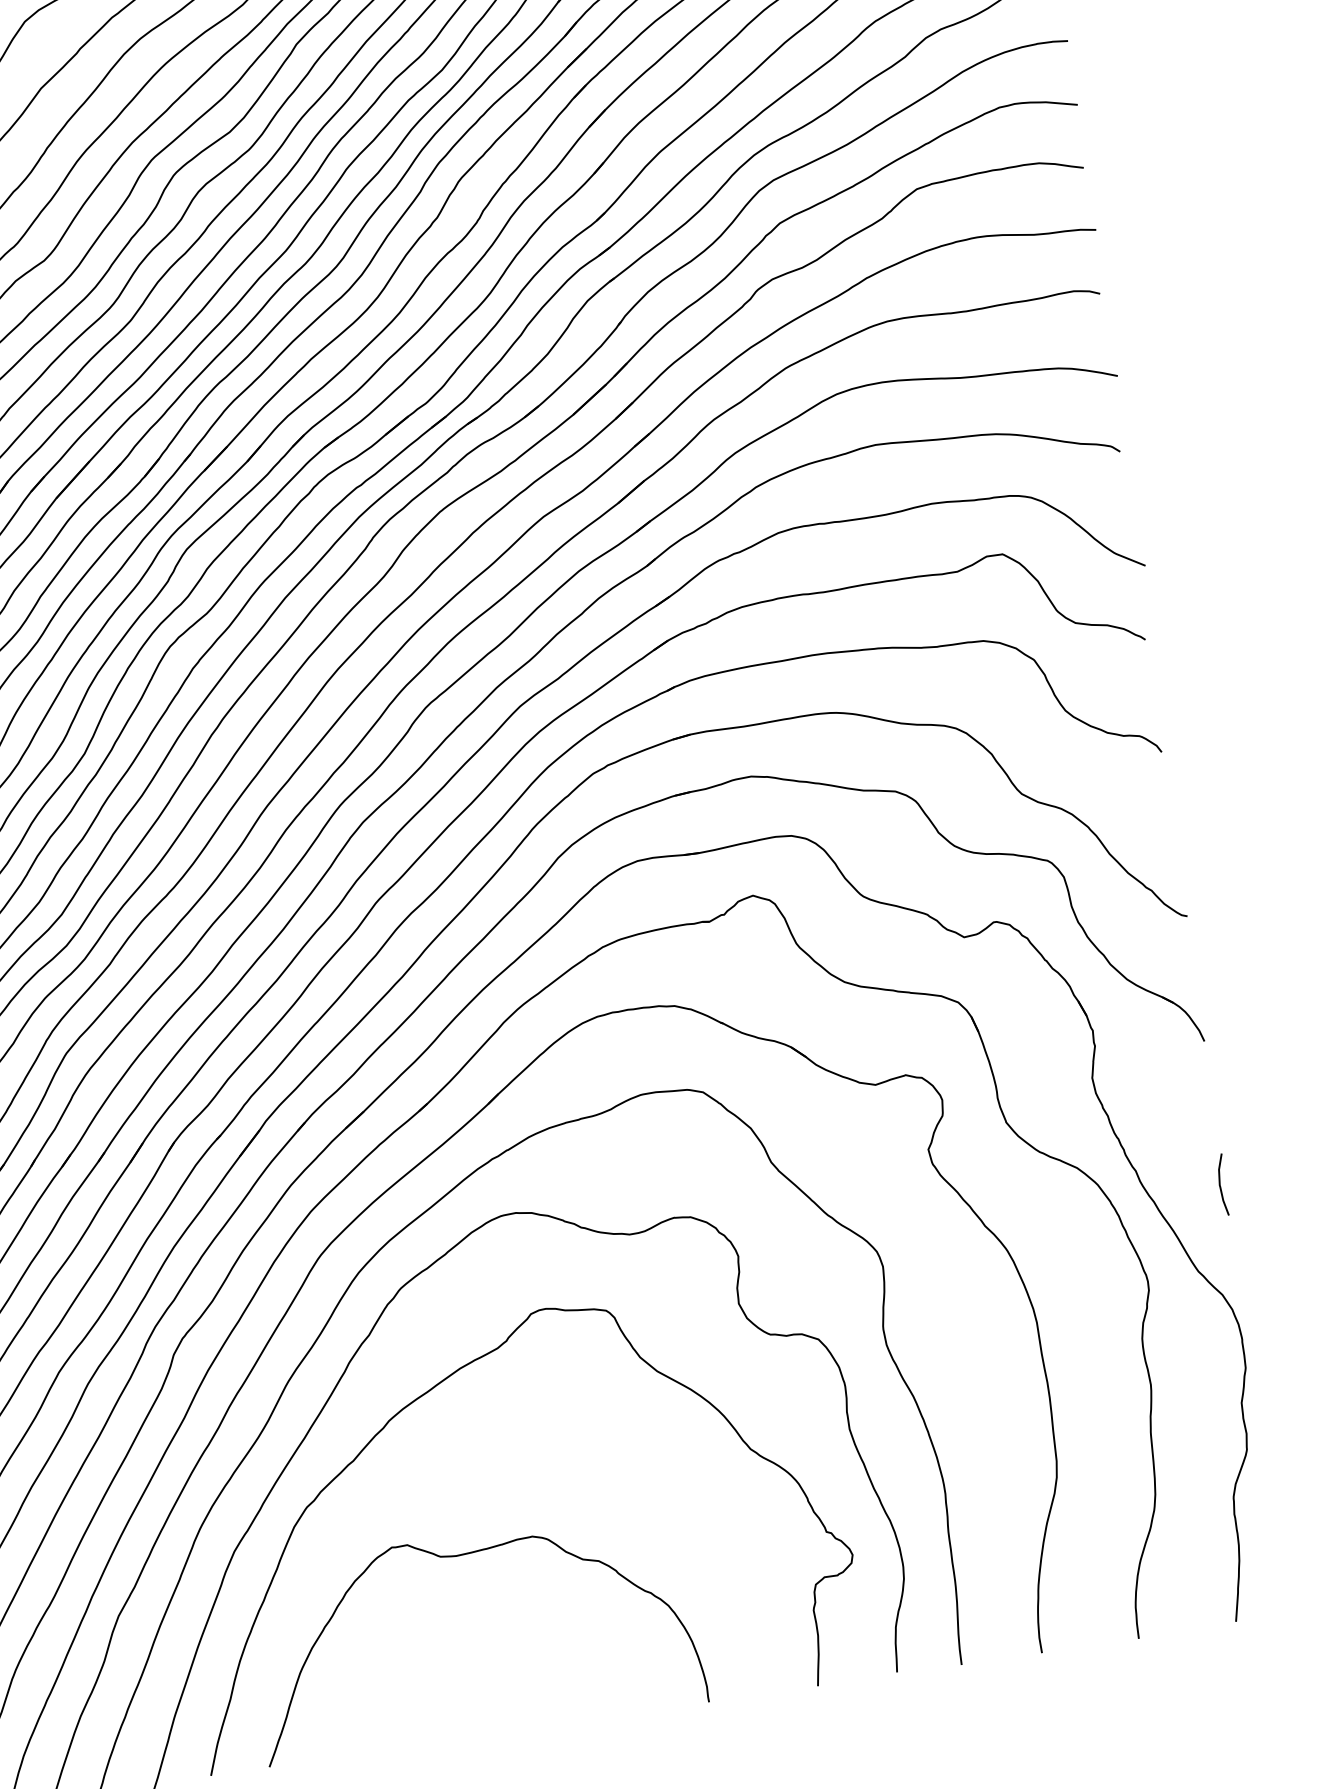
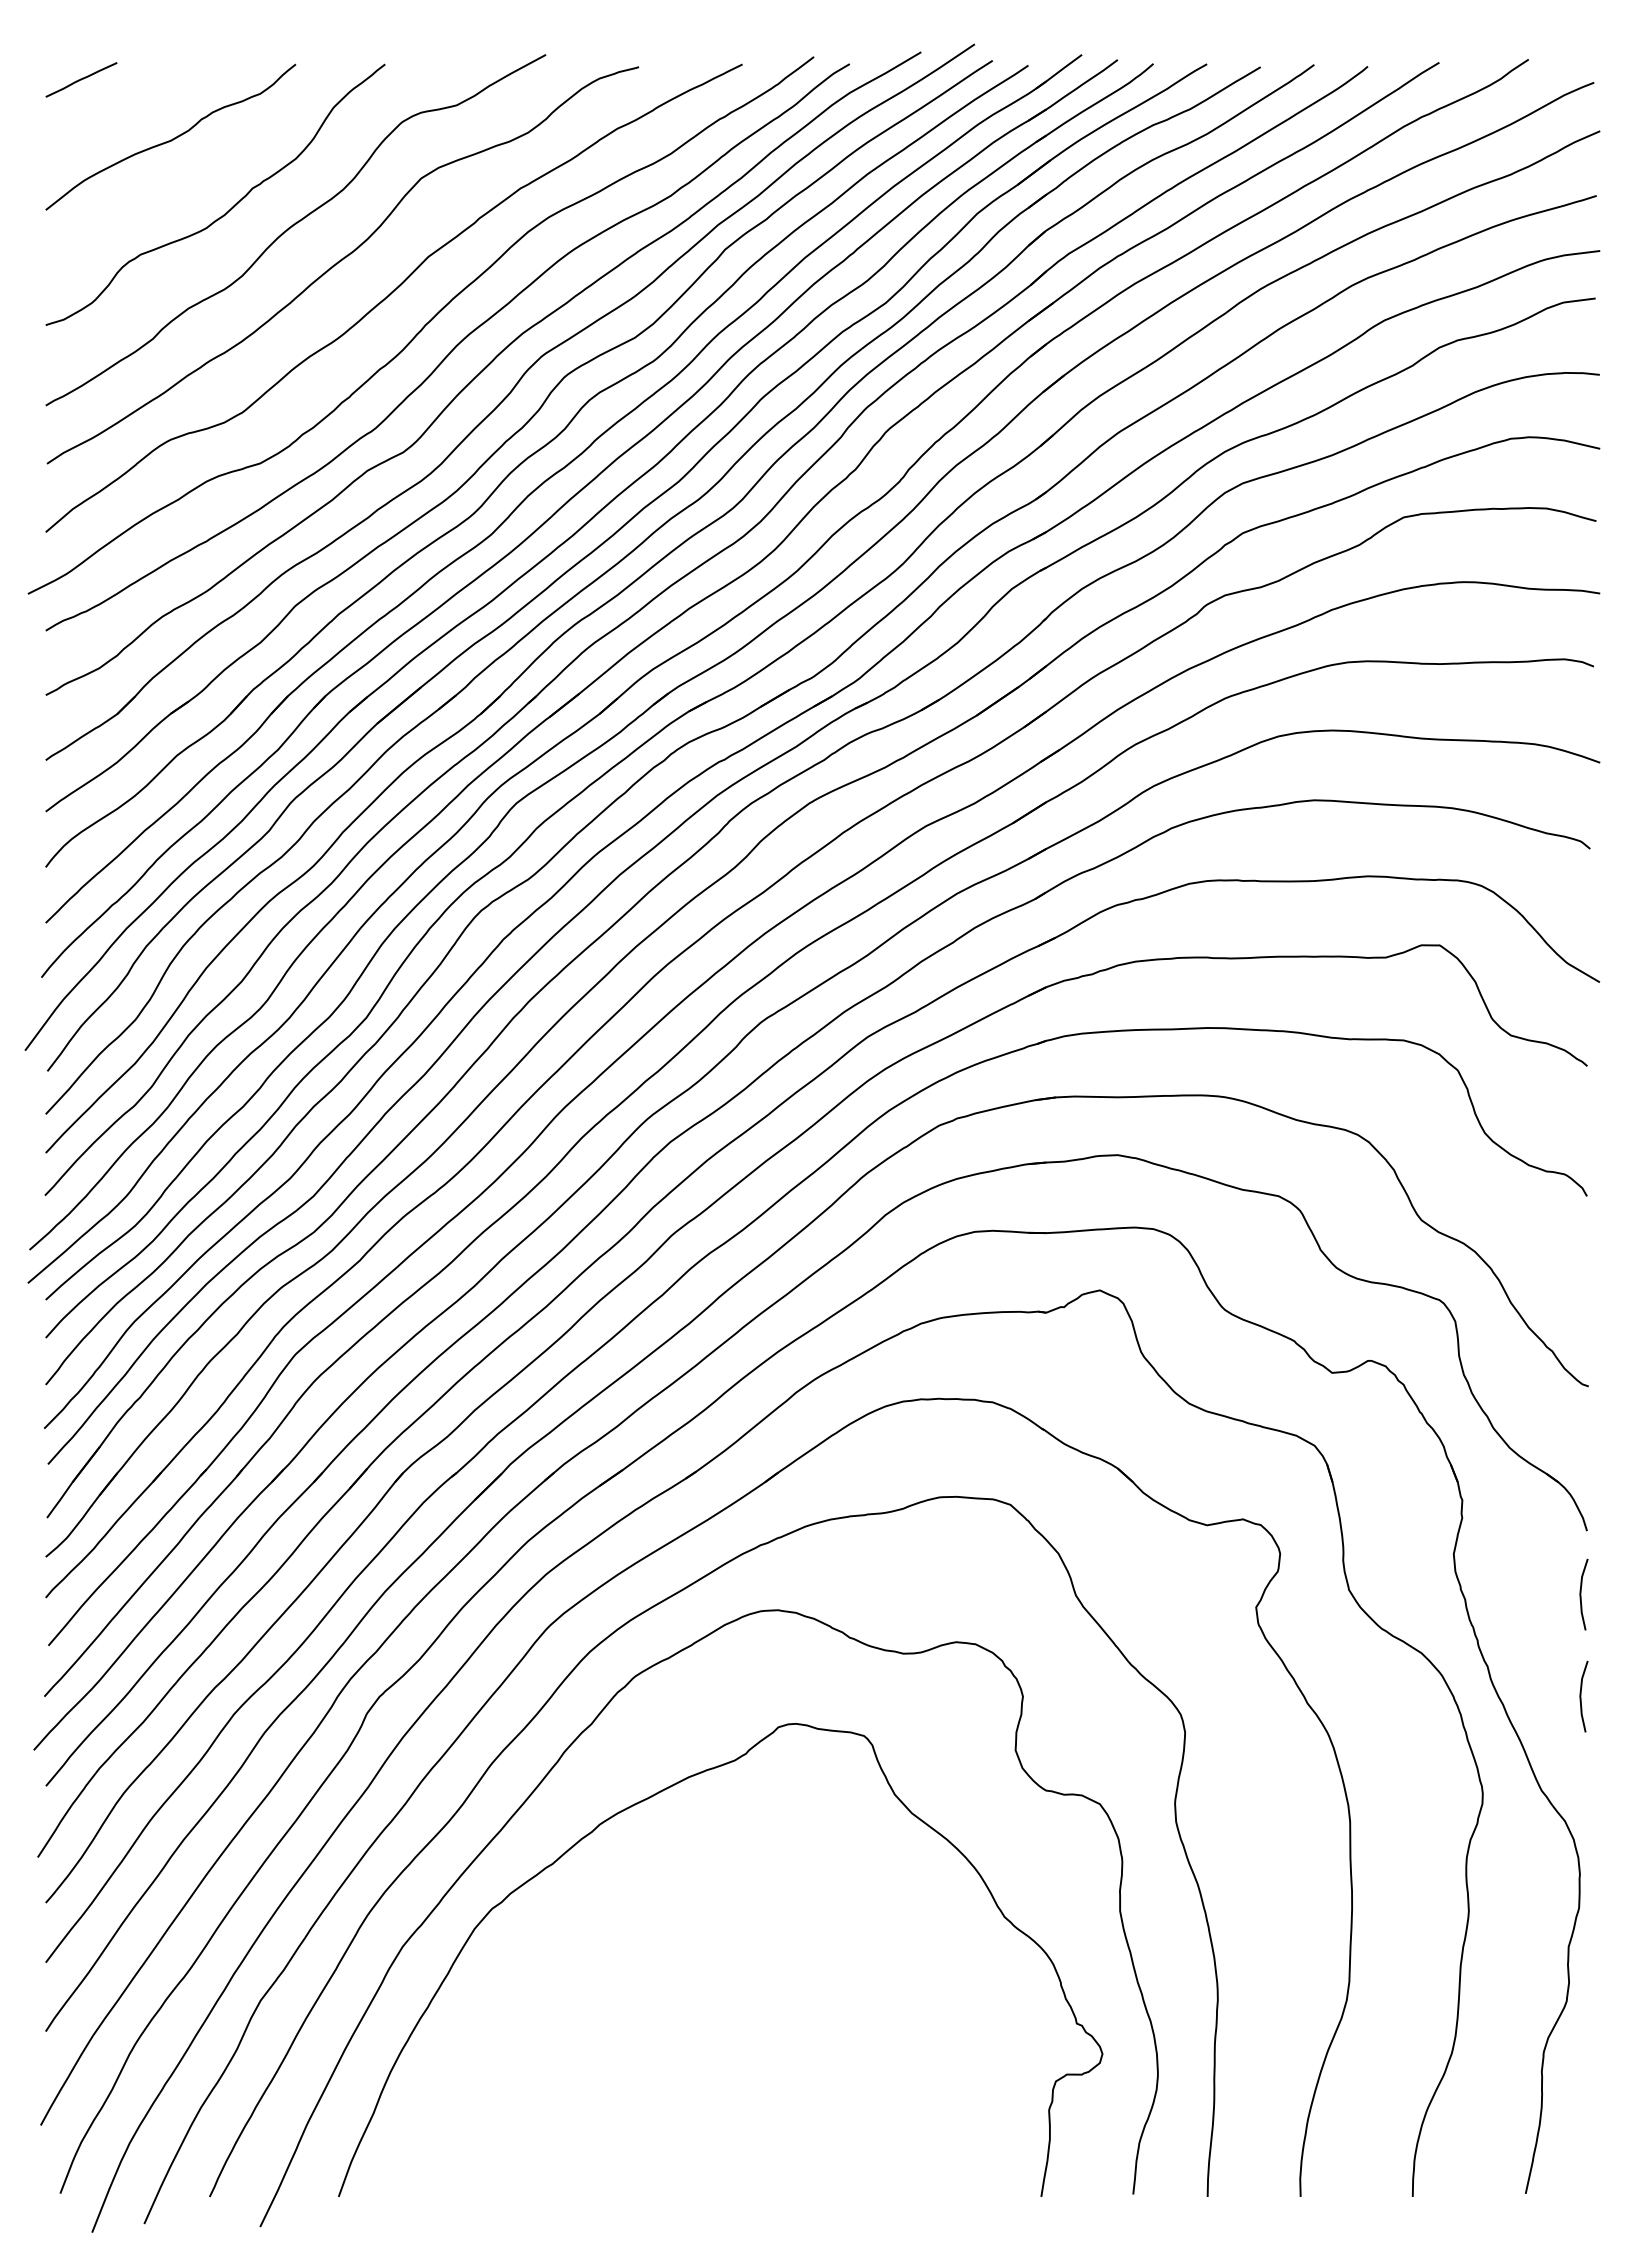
curve: (1207, 1096) -> (1581, 1594), added
curve: (462, 1555) -> (660, 1989), removed

